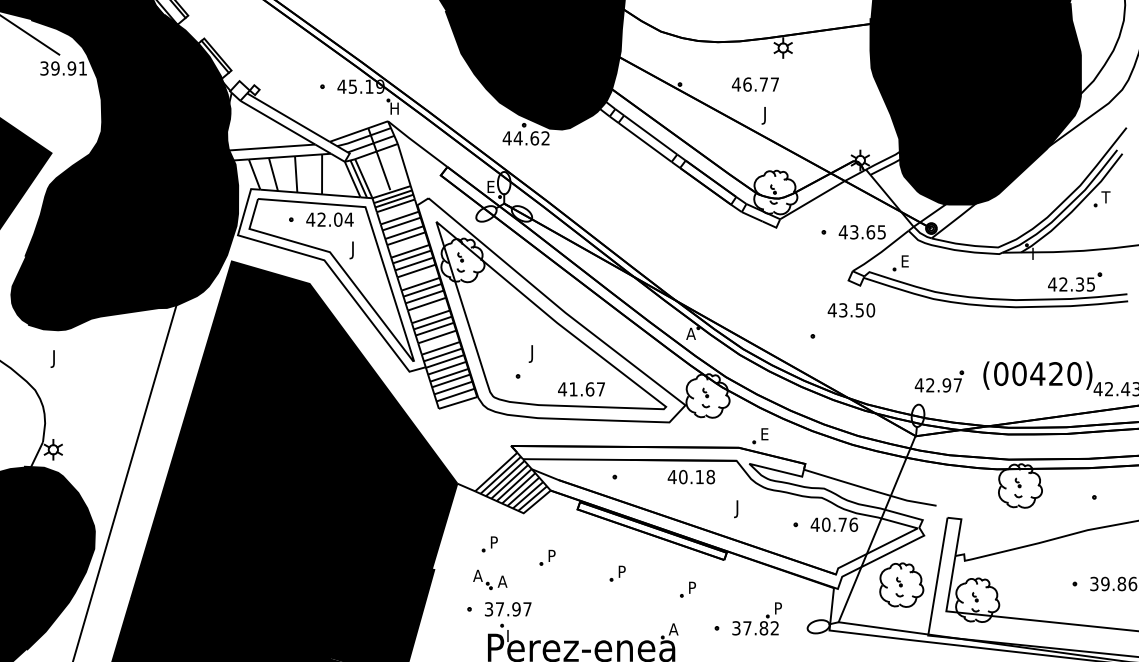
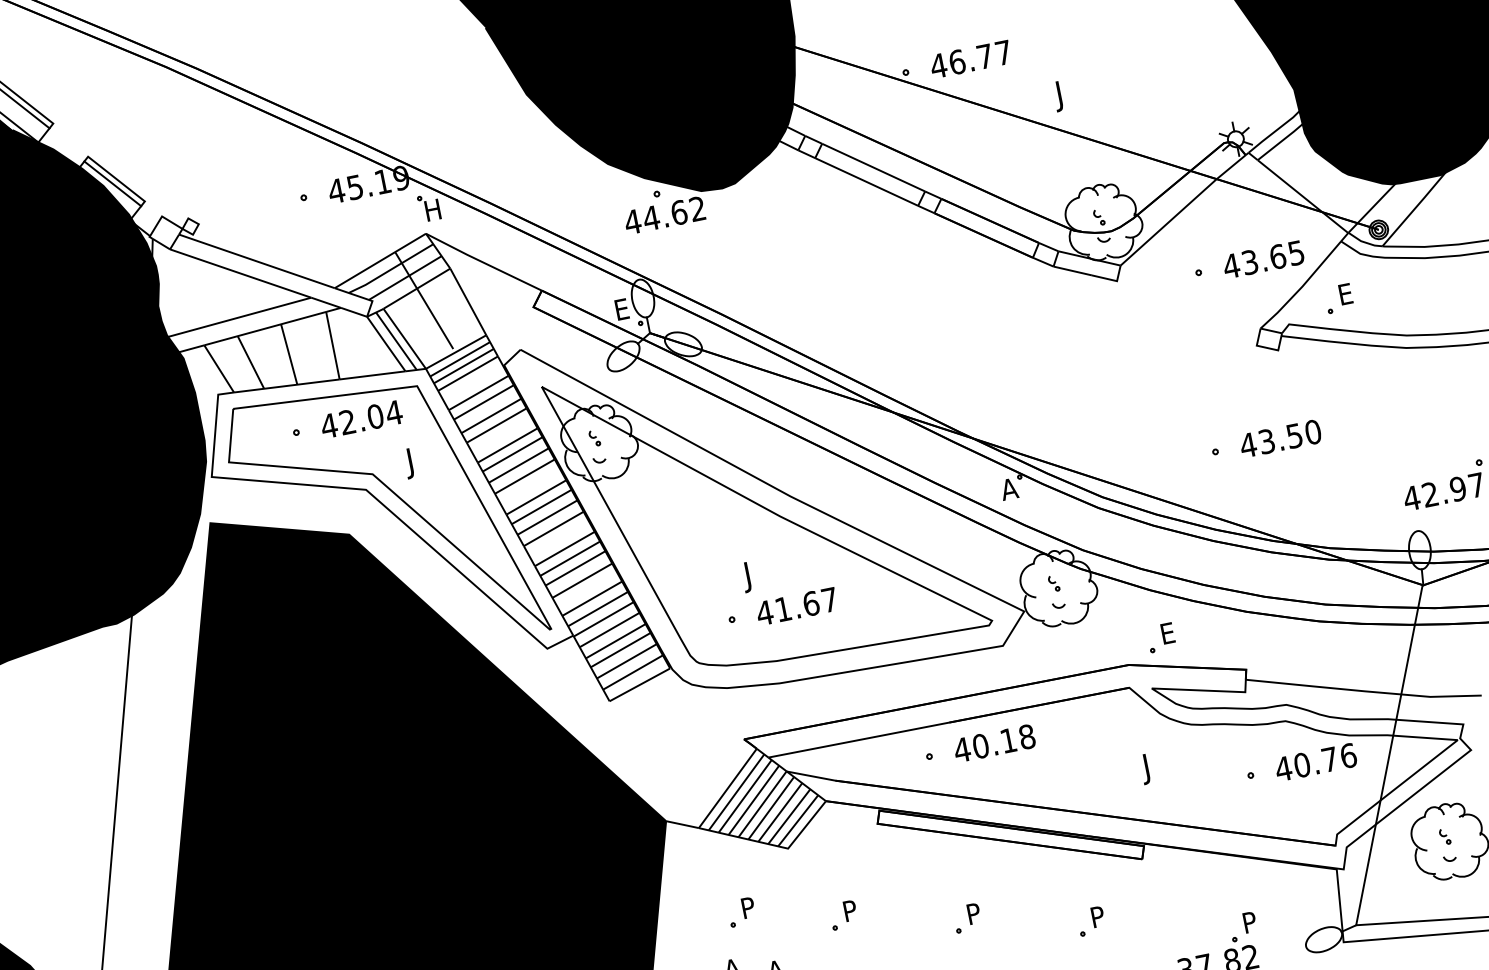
text: (754, 84) -> (969, 59), moved
text: (851, 310) -> (1280, 439), moved
text: (581, 389) -> (796, 606), moved
text: (691, 477) -> (994, 744), moved

